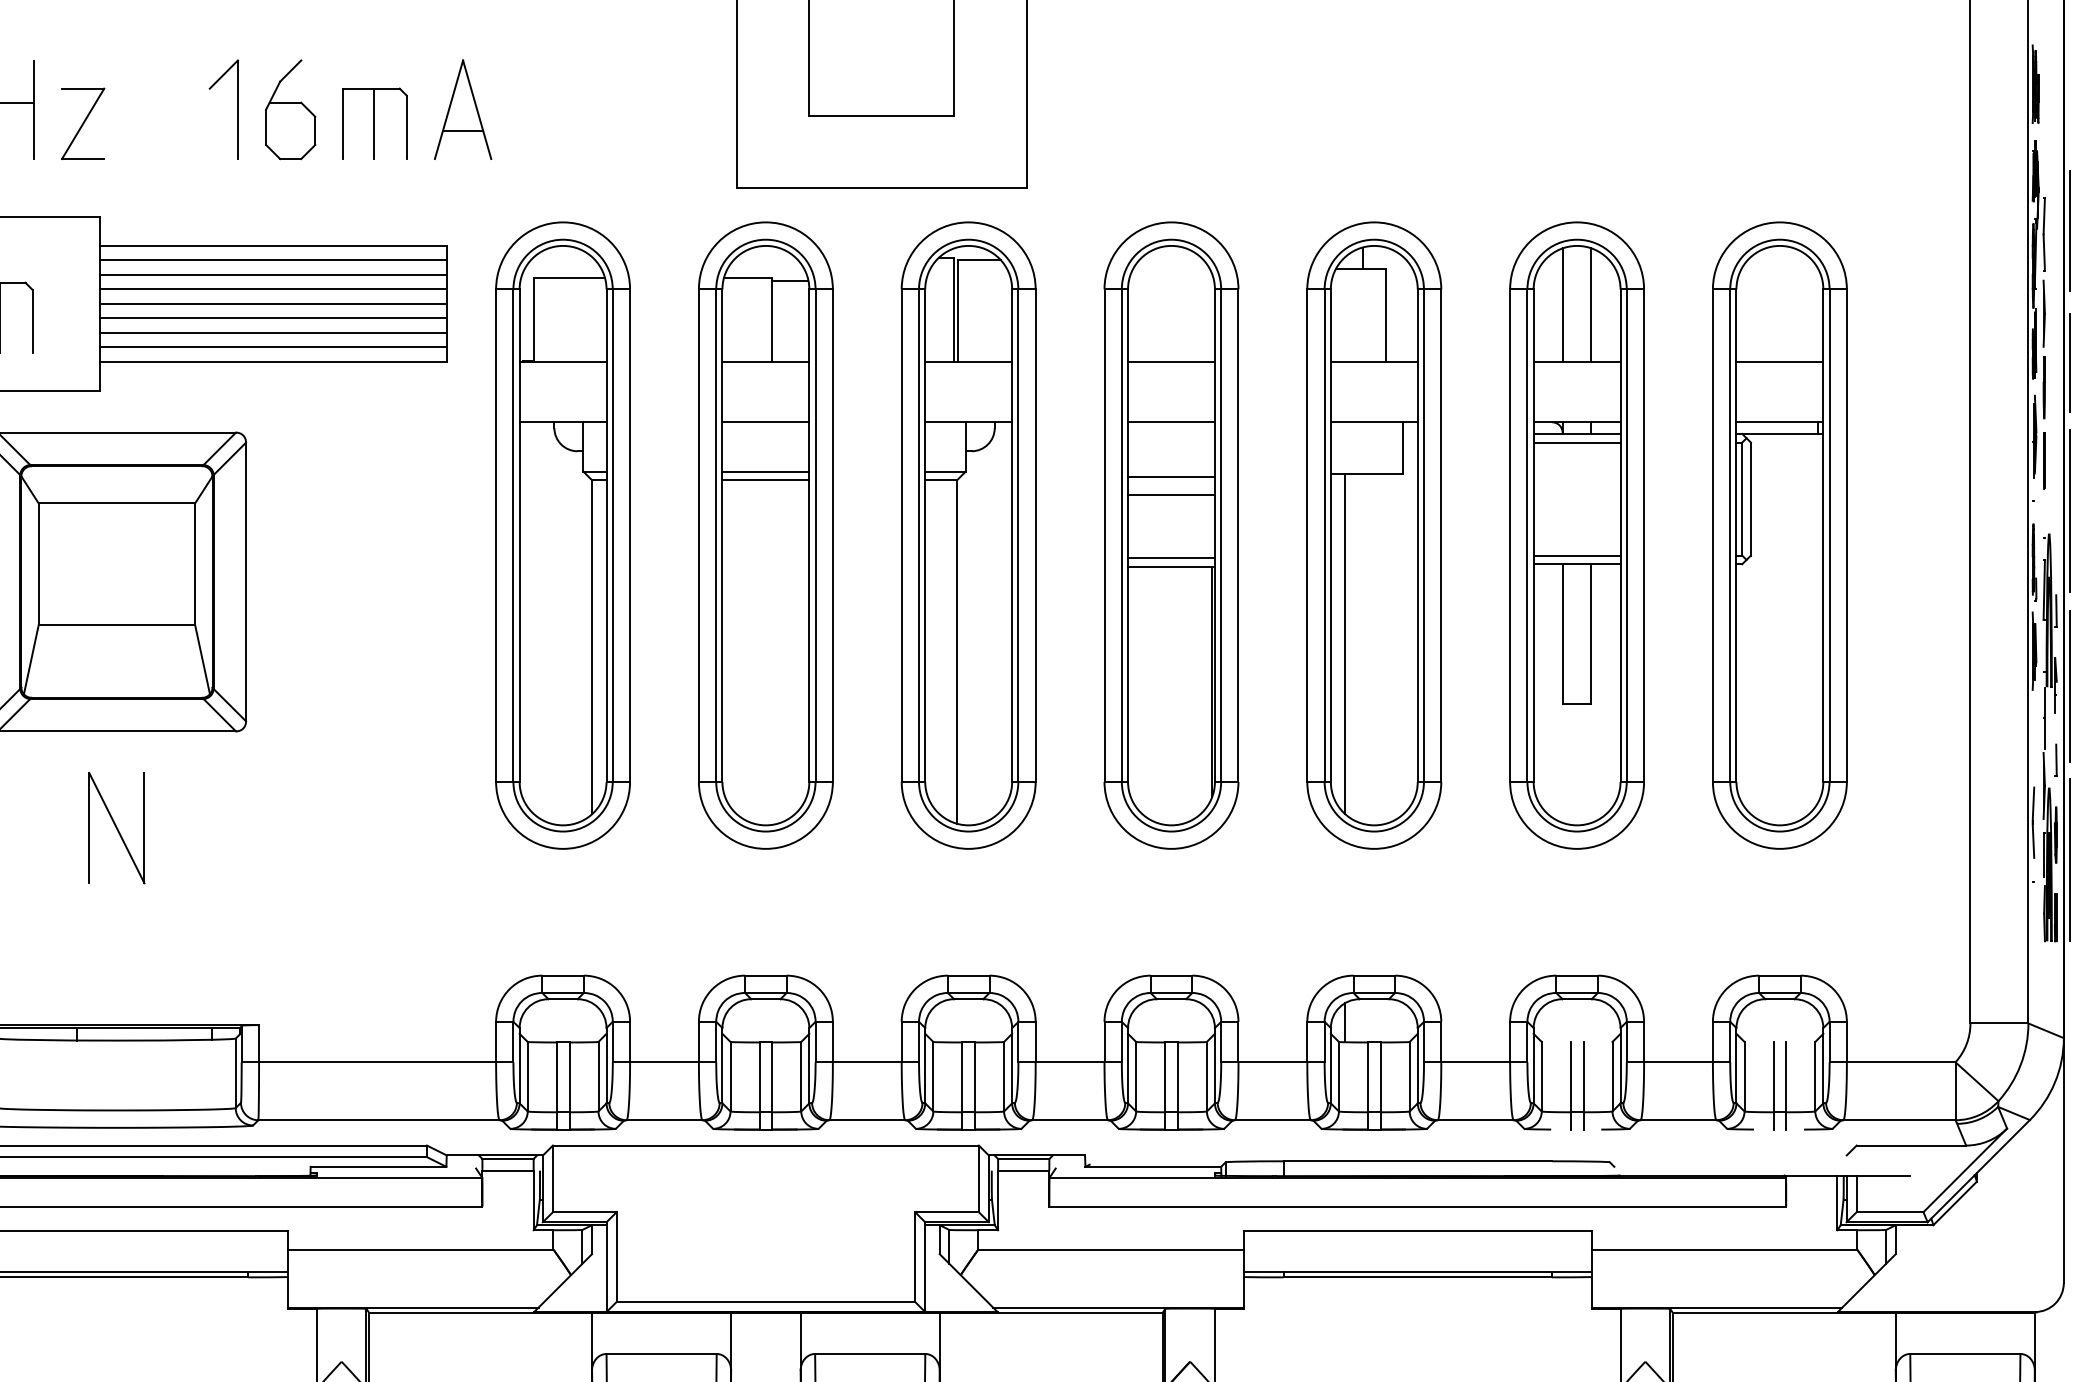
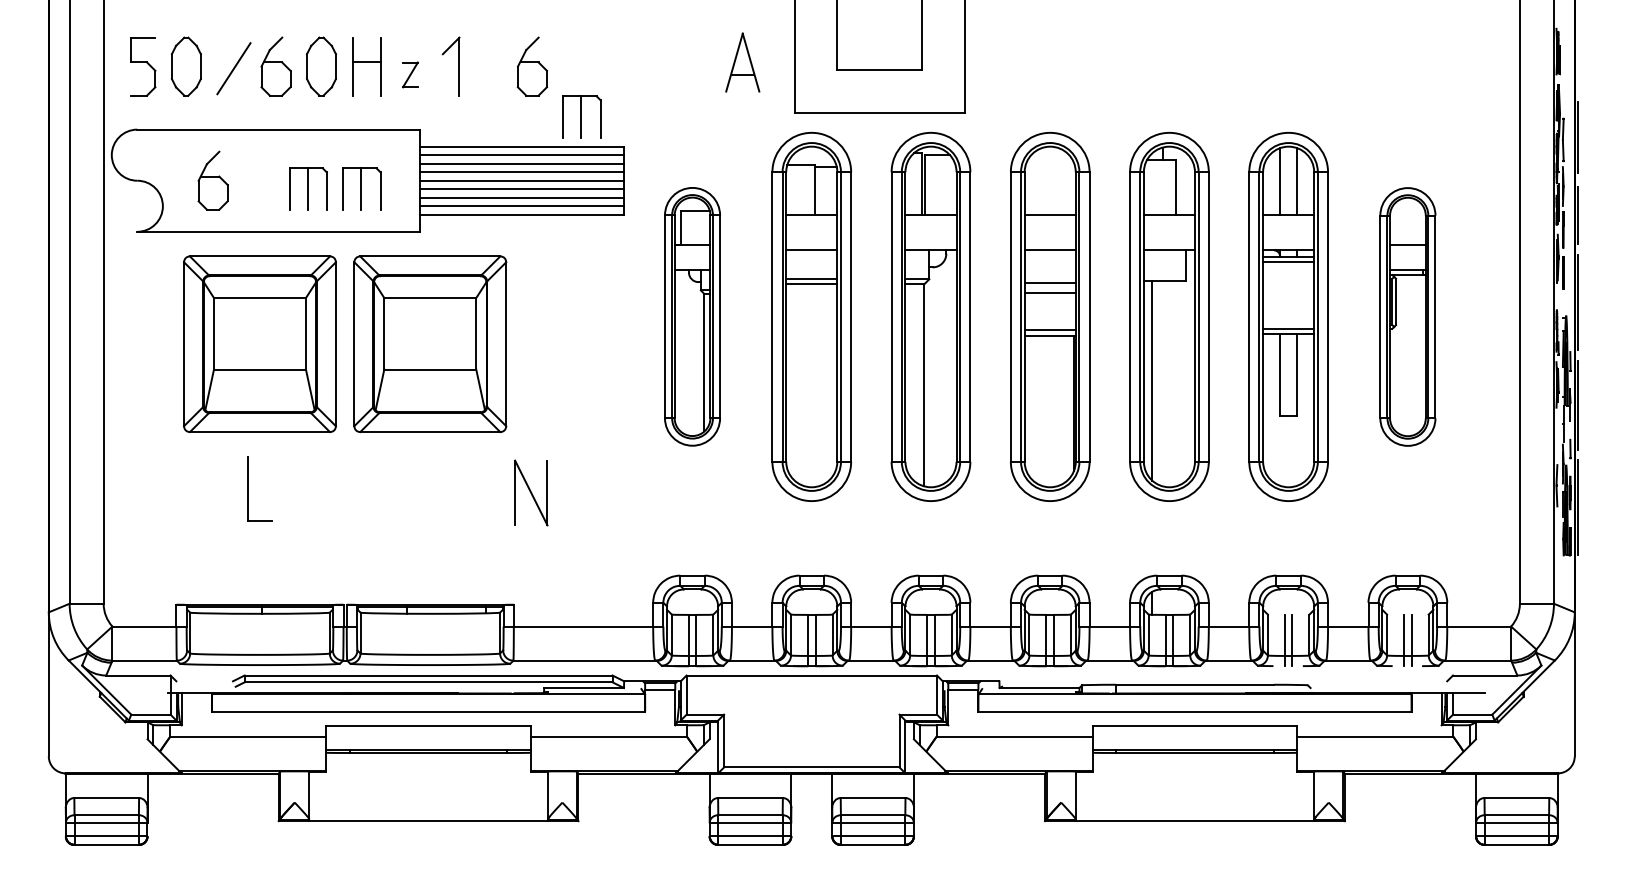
part: (236, 109) -> (458, 66), moved
part: (462, 109) -> (742, 62), moved
part: (83, 123) -> (410, 74), size x0.6
part: (374, 123) -> (581, 116), moved
part: (562, 534) -> (692, 316), size x0.7
part: (1779, 534) -> (1407, 316), size x0.7
part: (117, 827) -> (531, 492), moved

